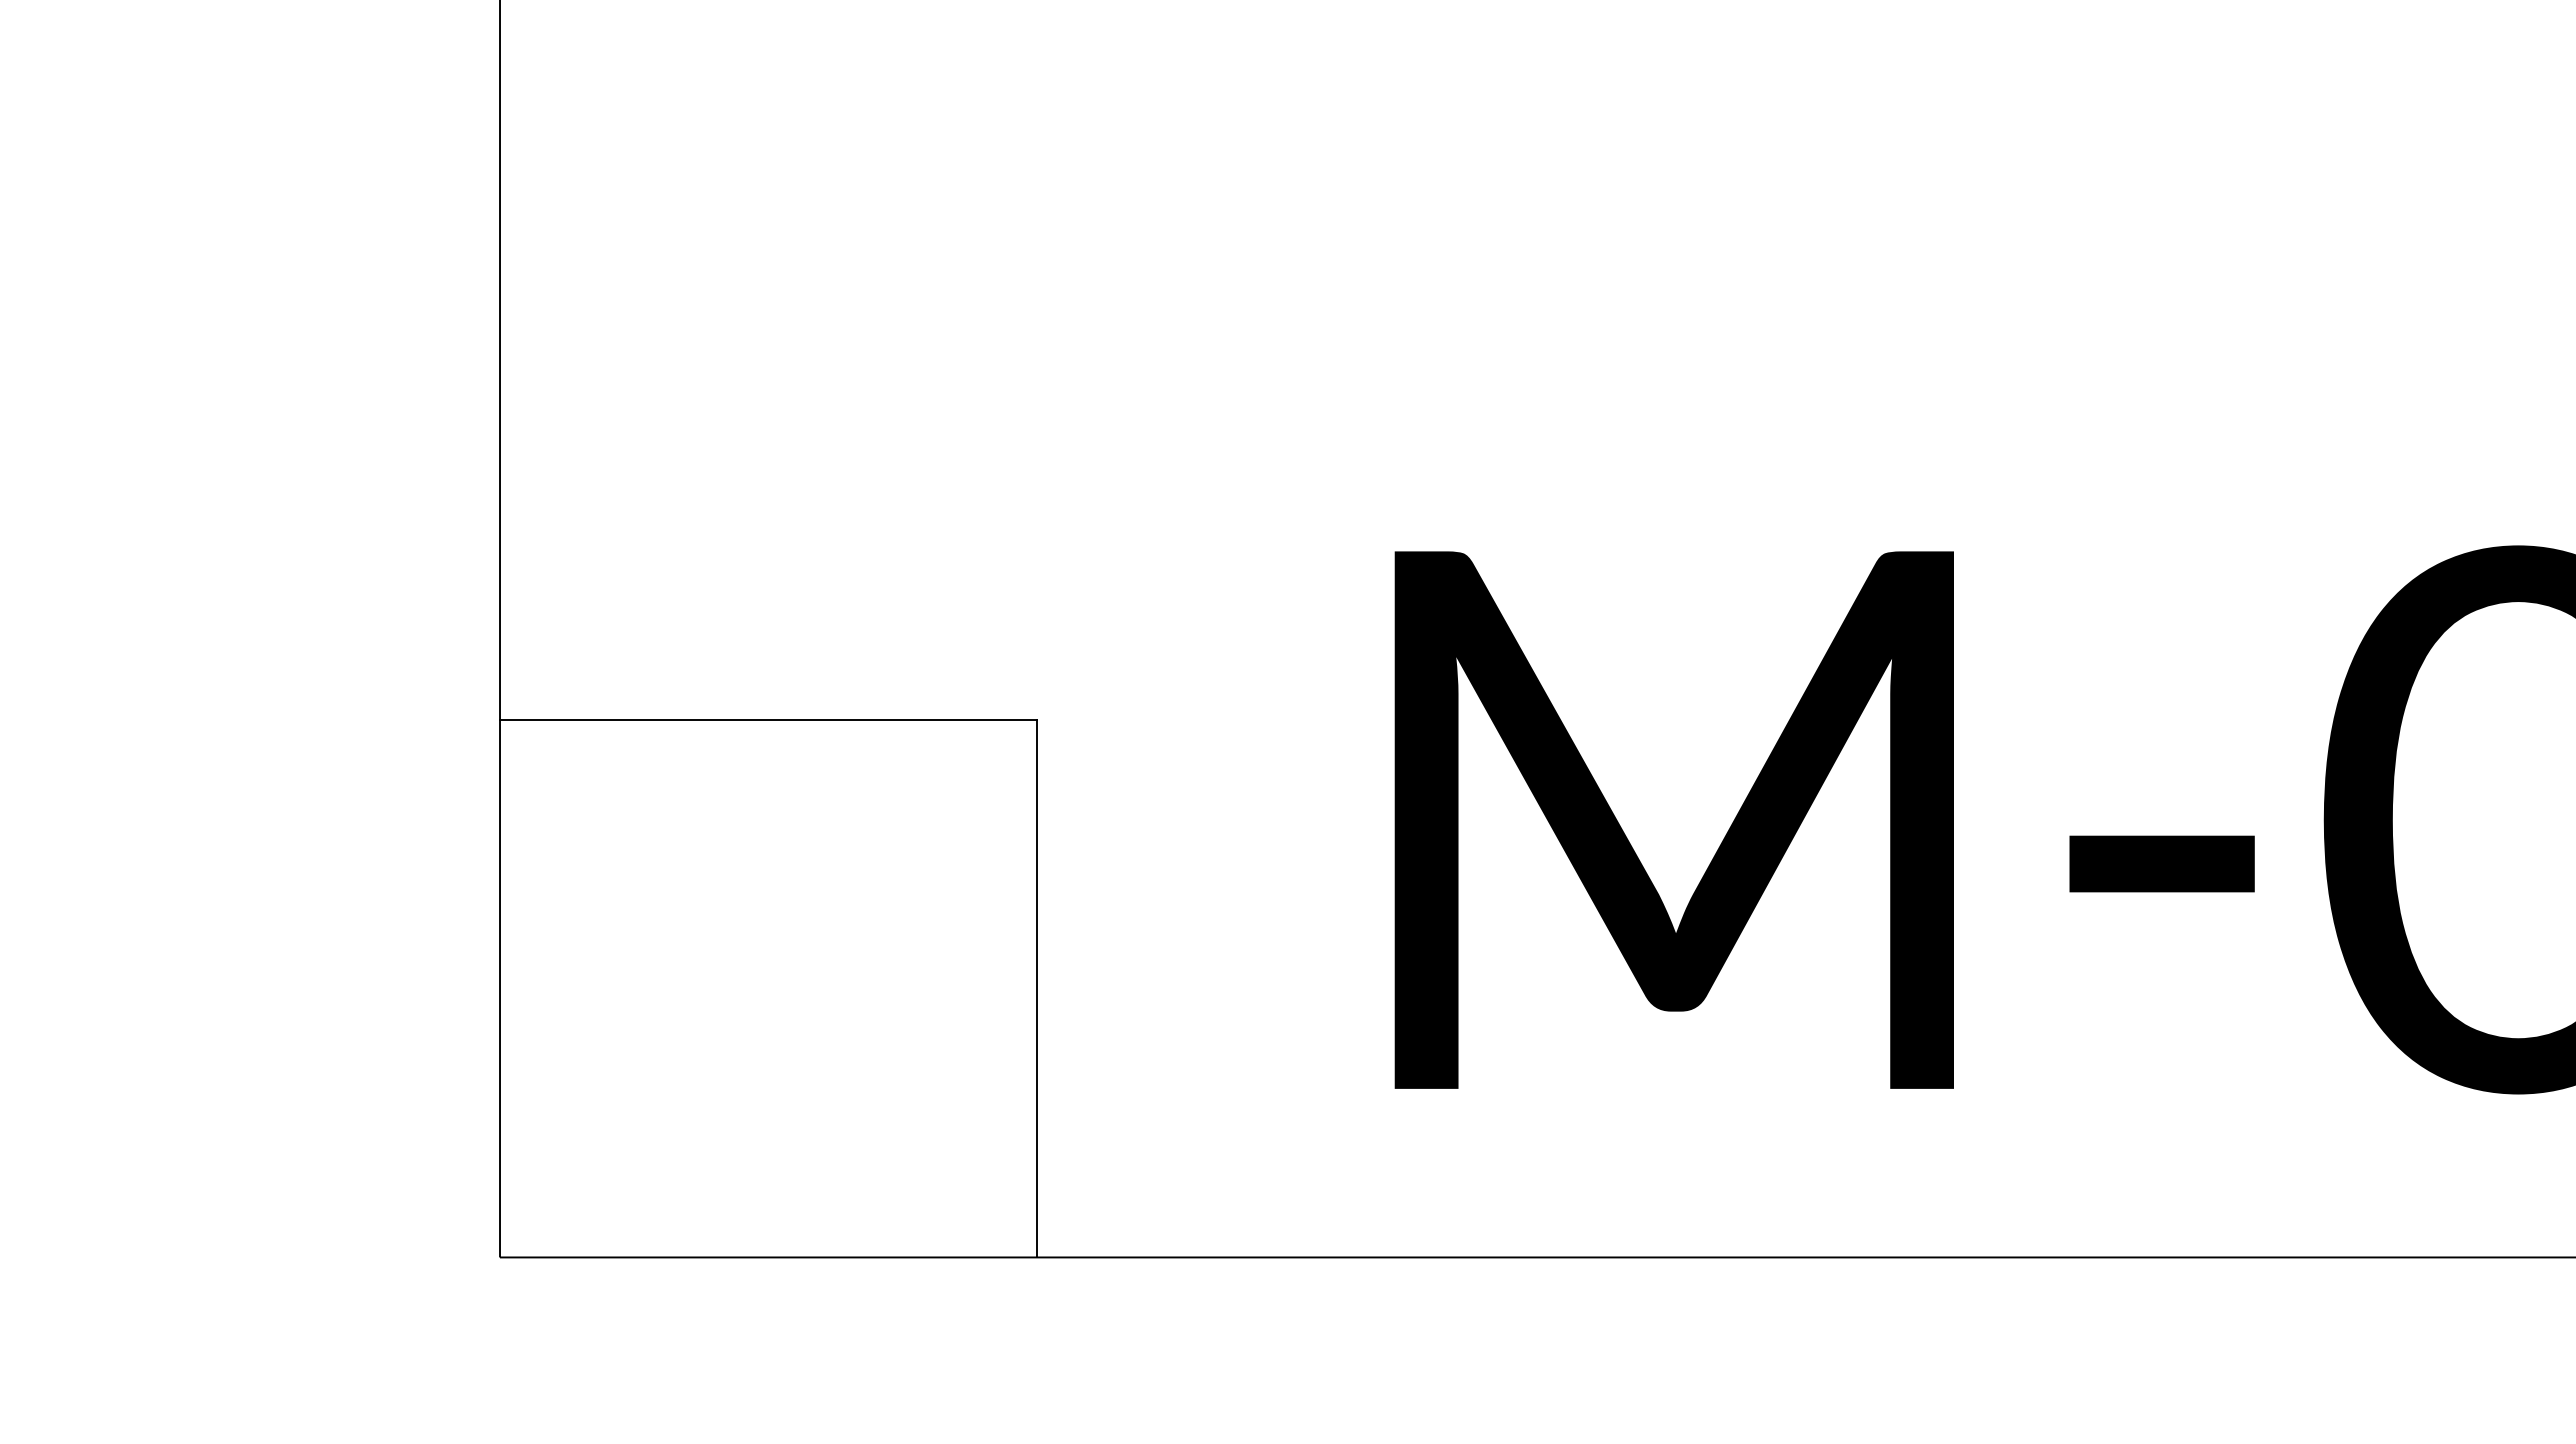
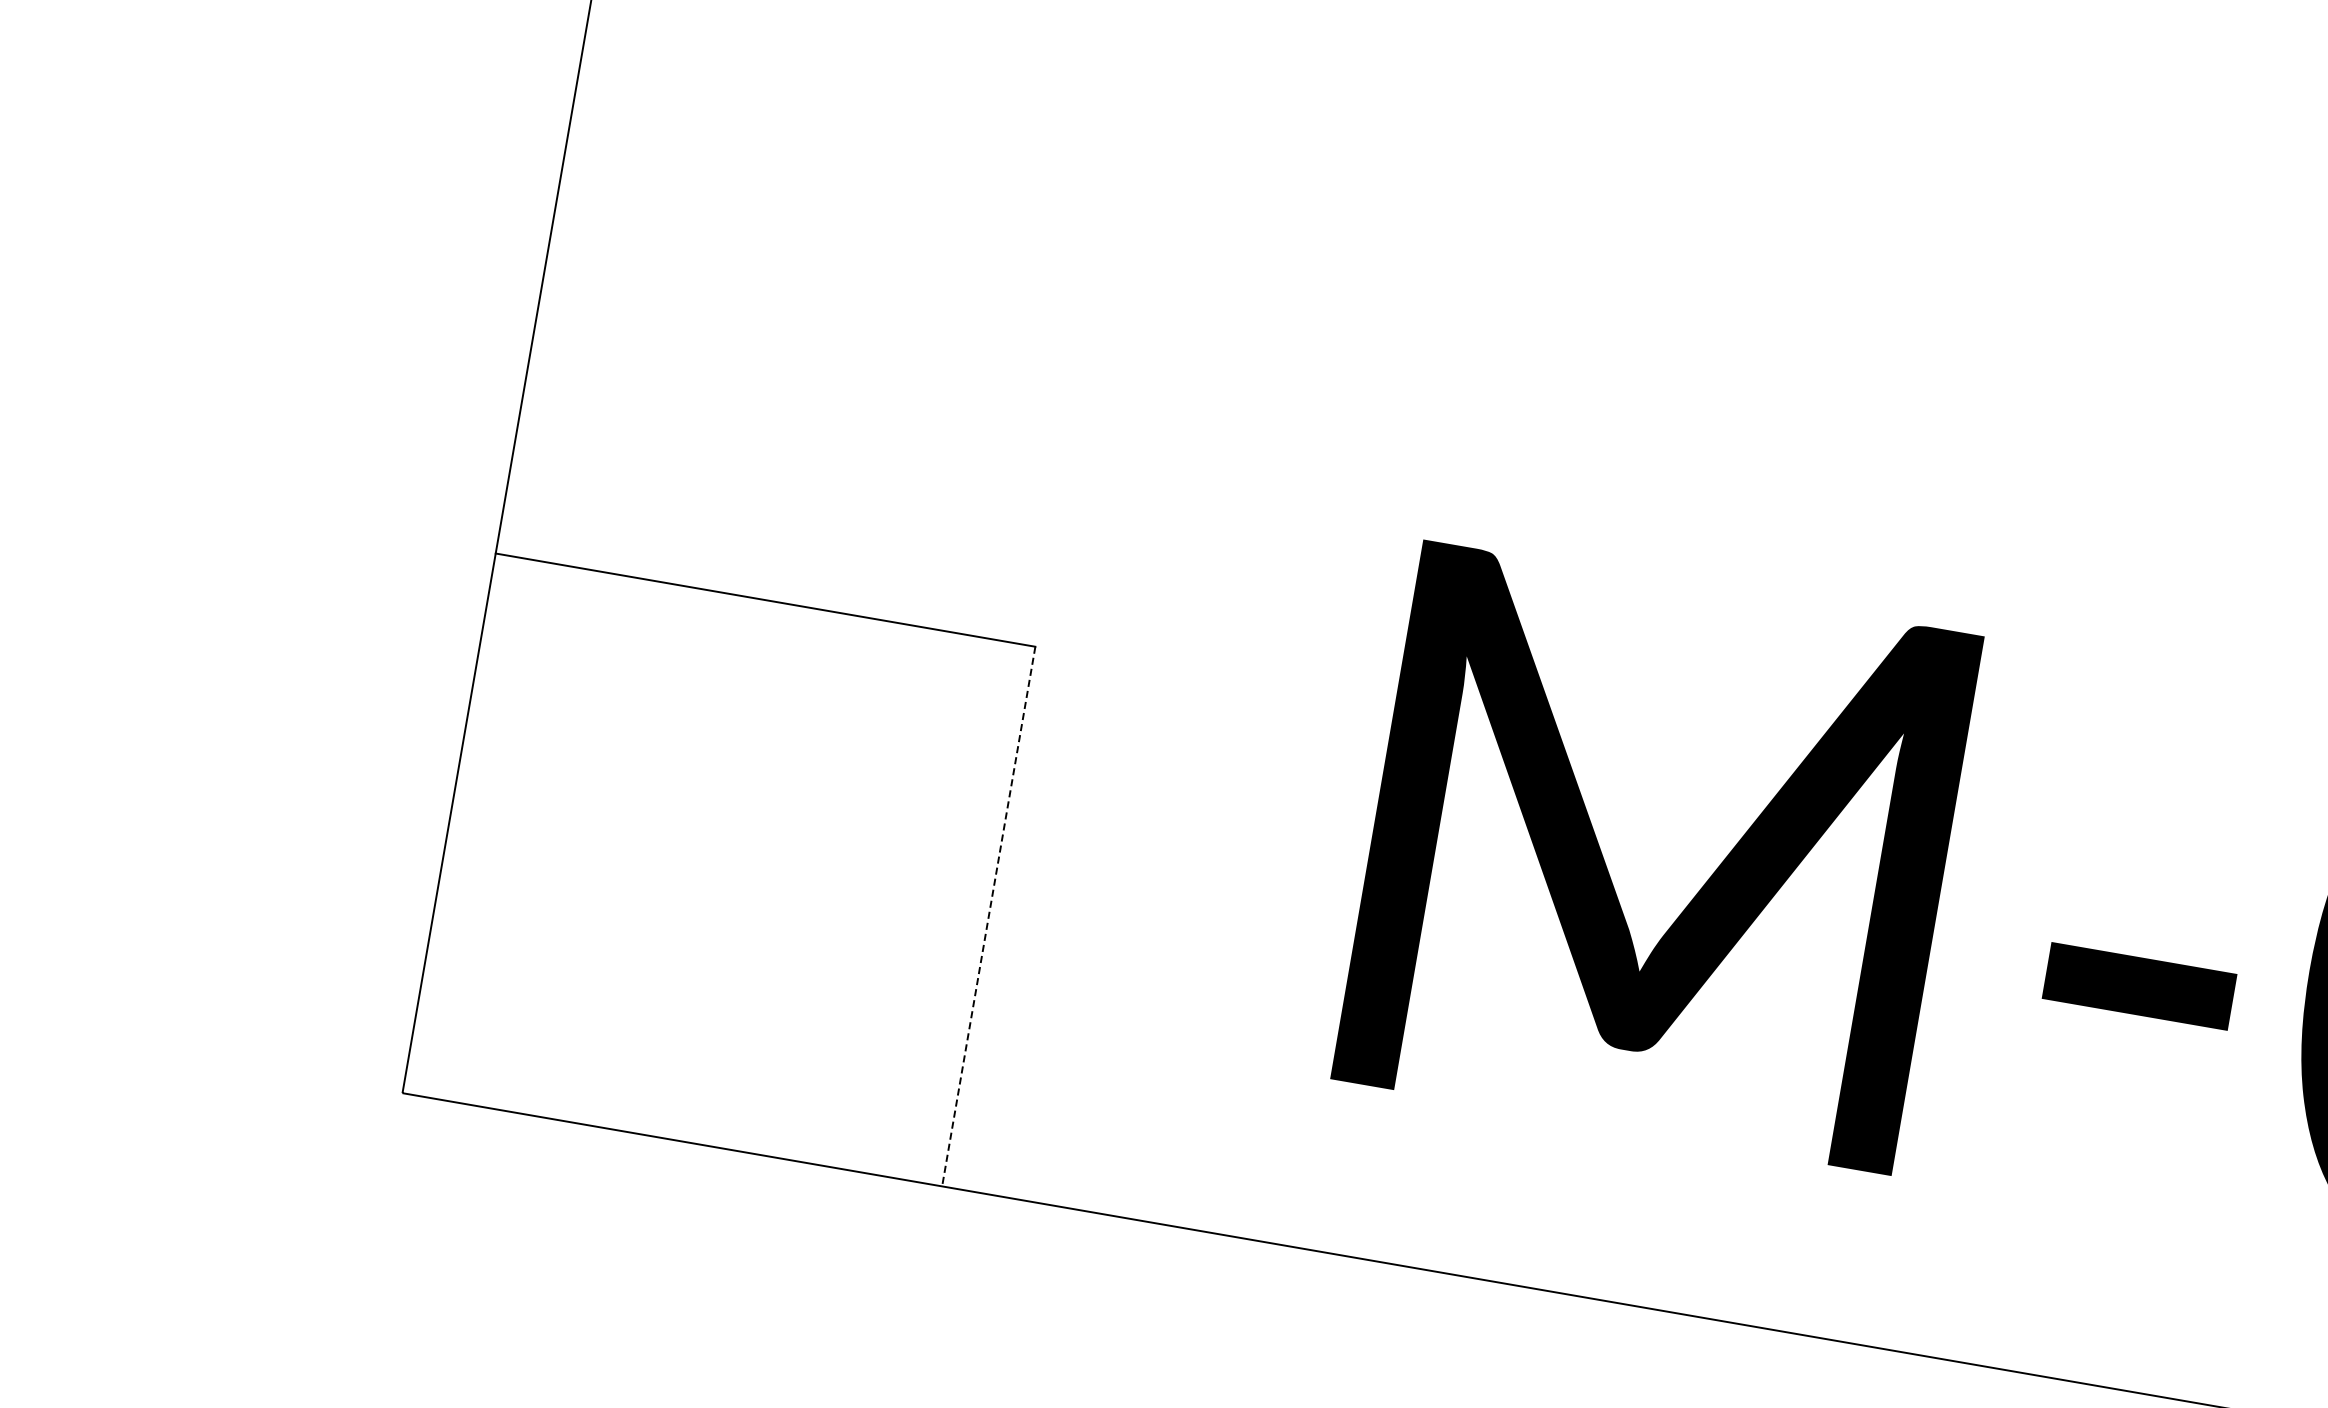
line: (1037, 988) -> (988, 916), solid -> dashed

